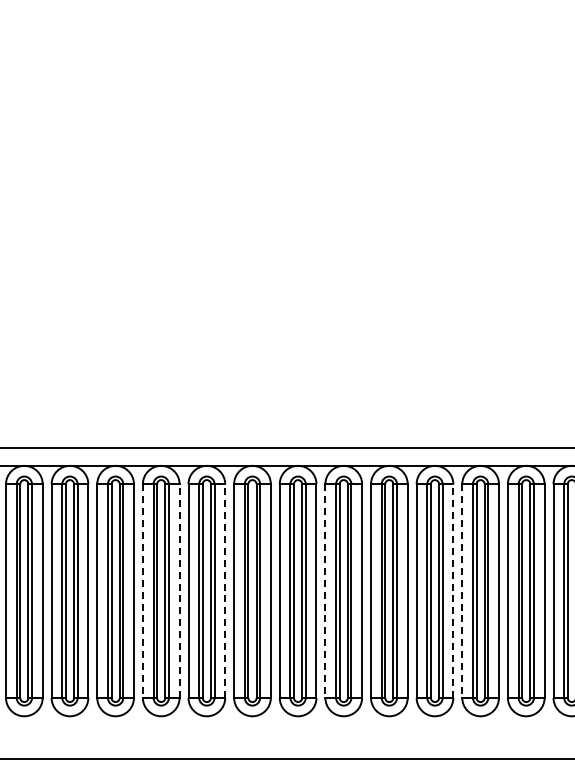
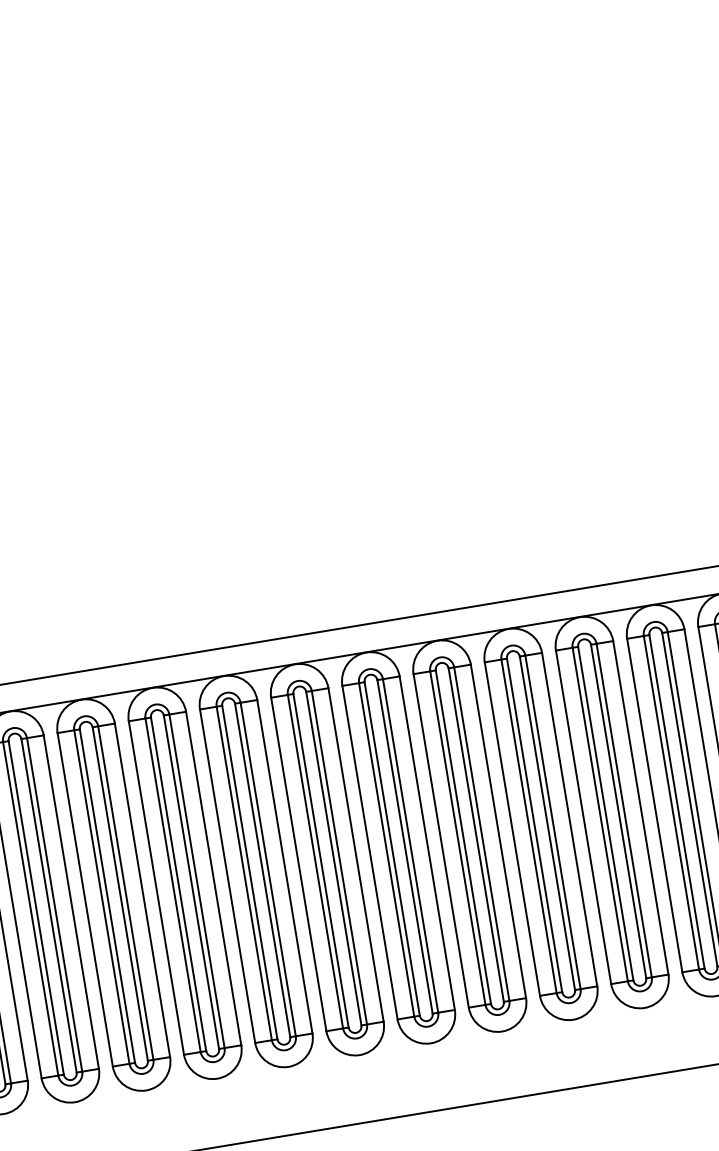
line: (142, 591) -> (84, 900), dashed -> solid
line: (179, 591) -> (142, 891), dashed -> solid
line: (225, 591) -> (214, 879), dashed -> solid
line: (325, 591) -> (370, 853), dashed -> solid
line: (453, 591) -> (569, 820), dashed -> solid
line: (462, 591) -> (584, 817), dashed -> solid

